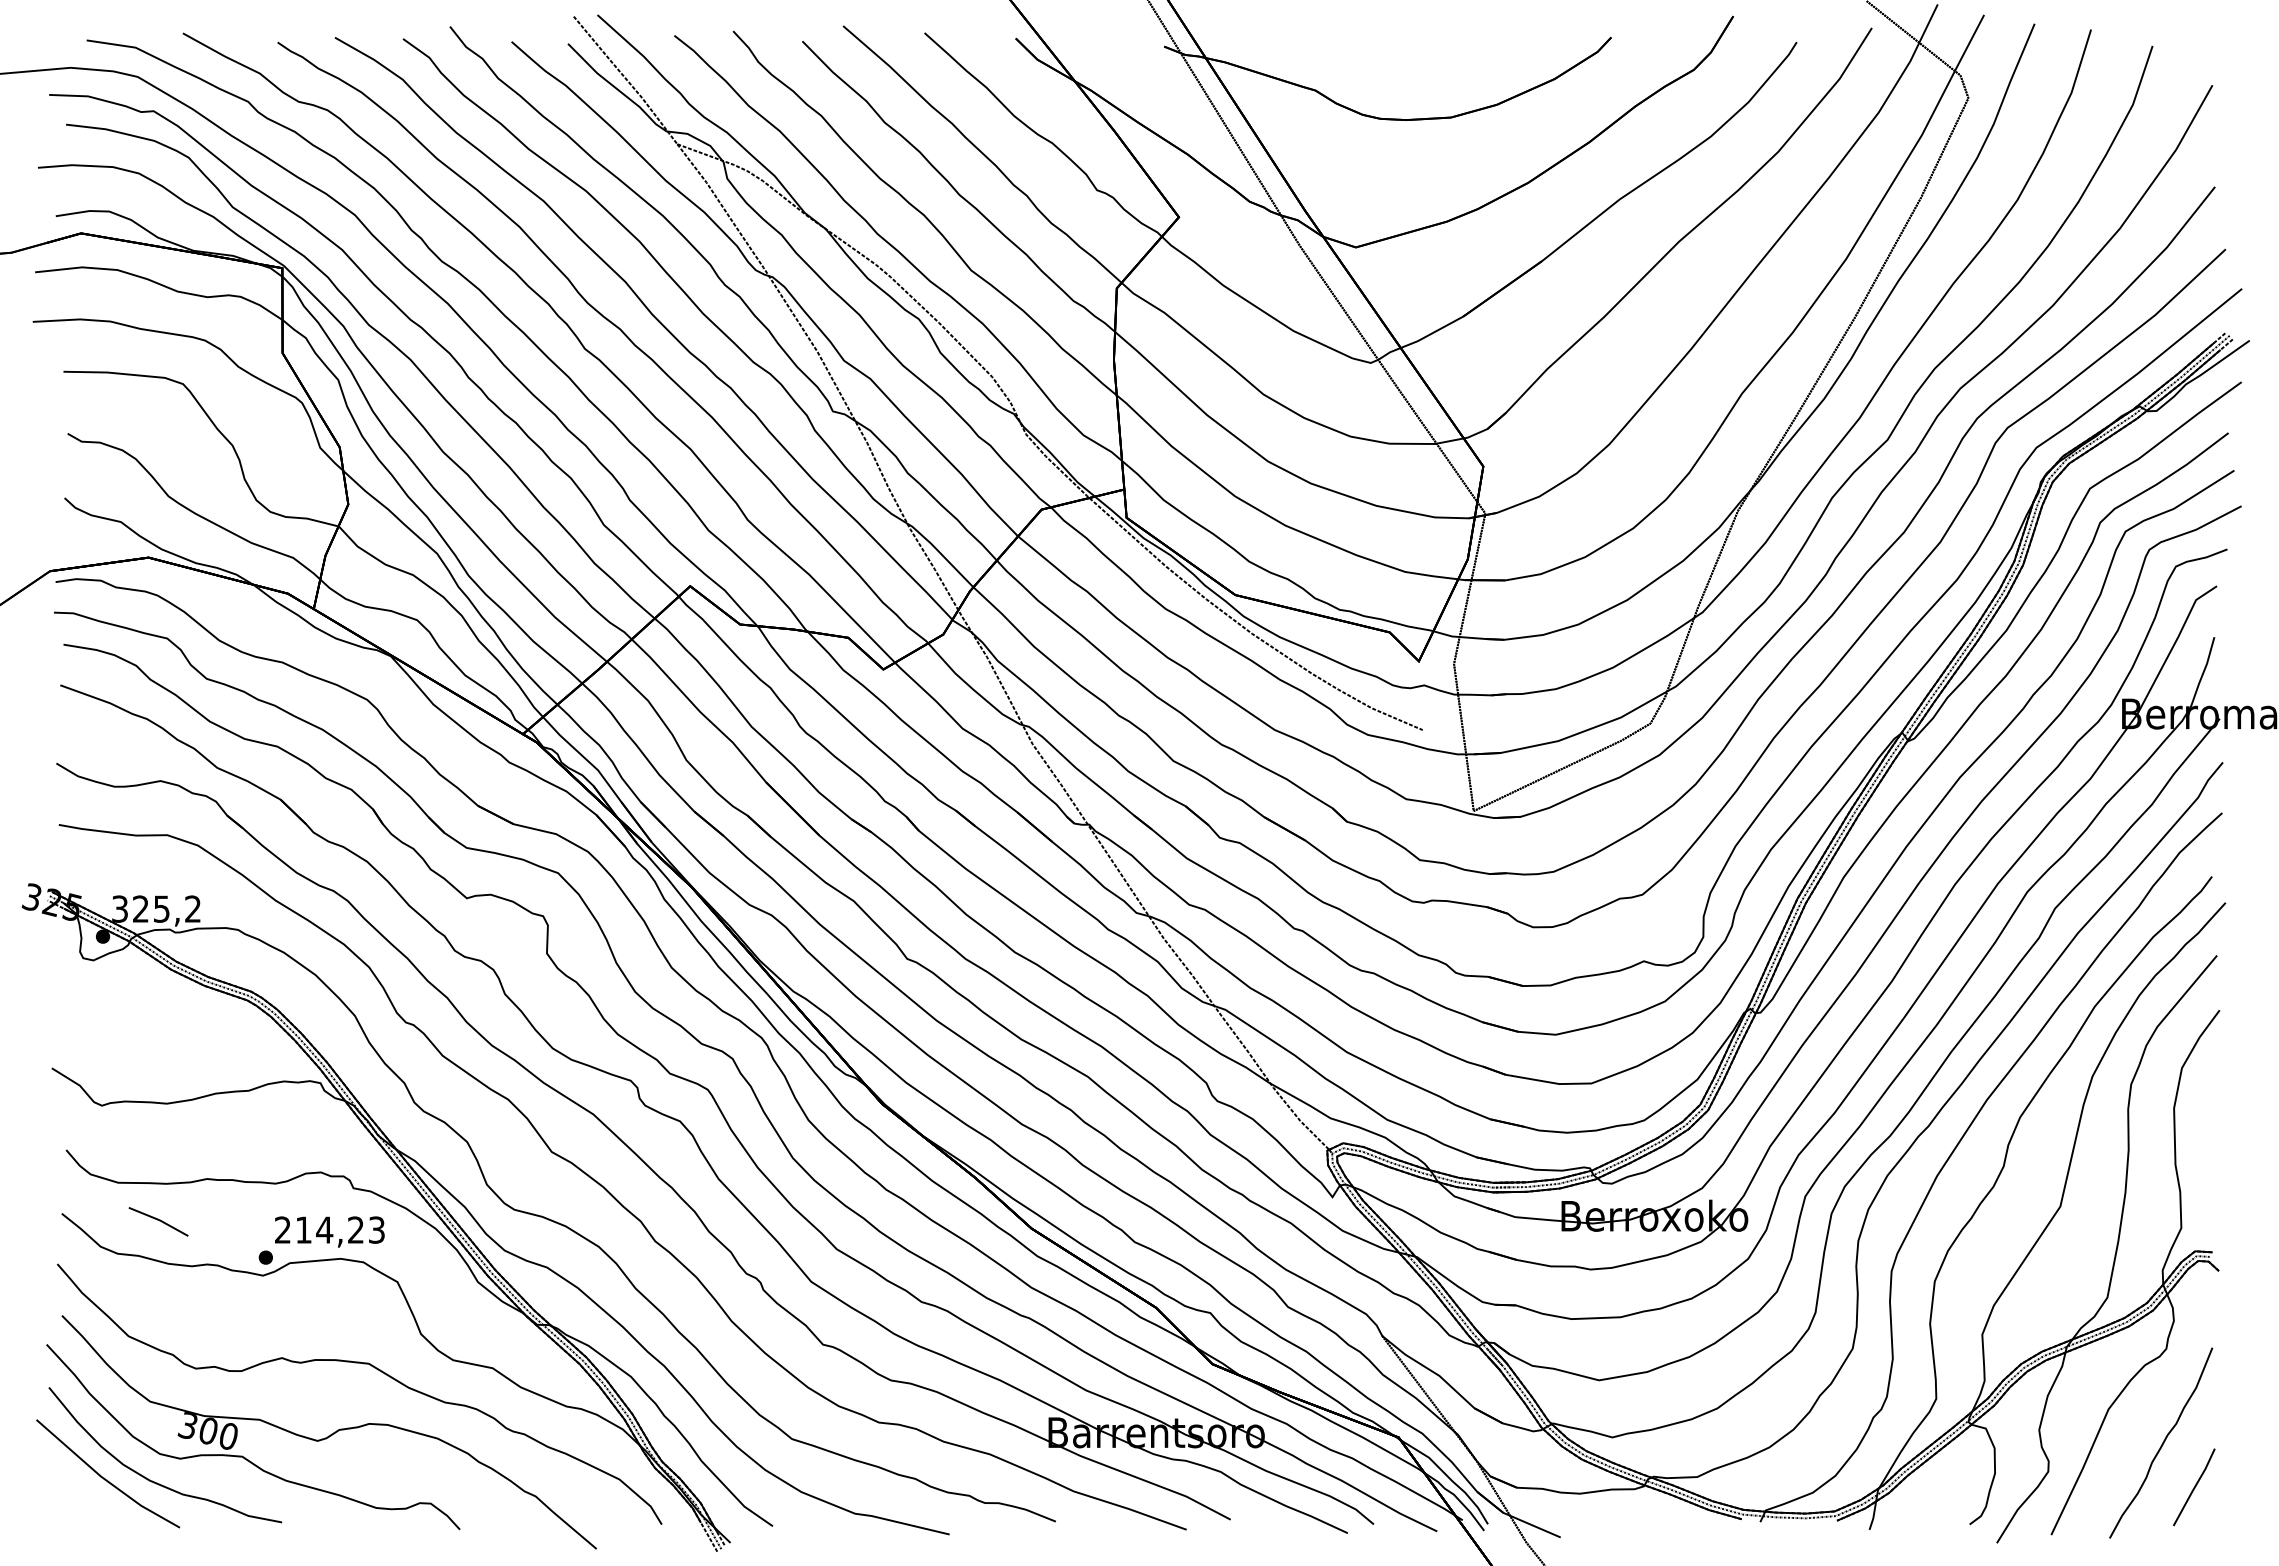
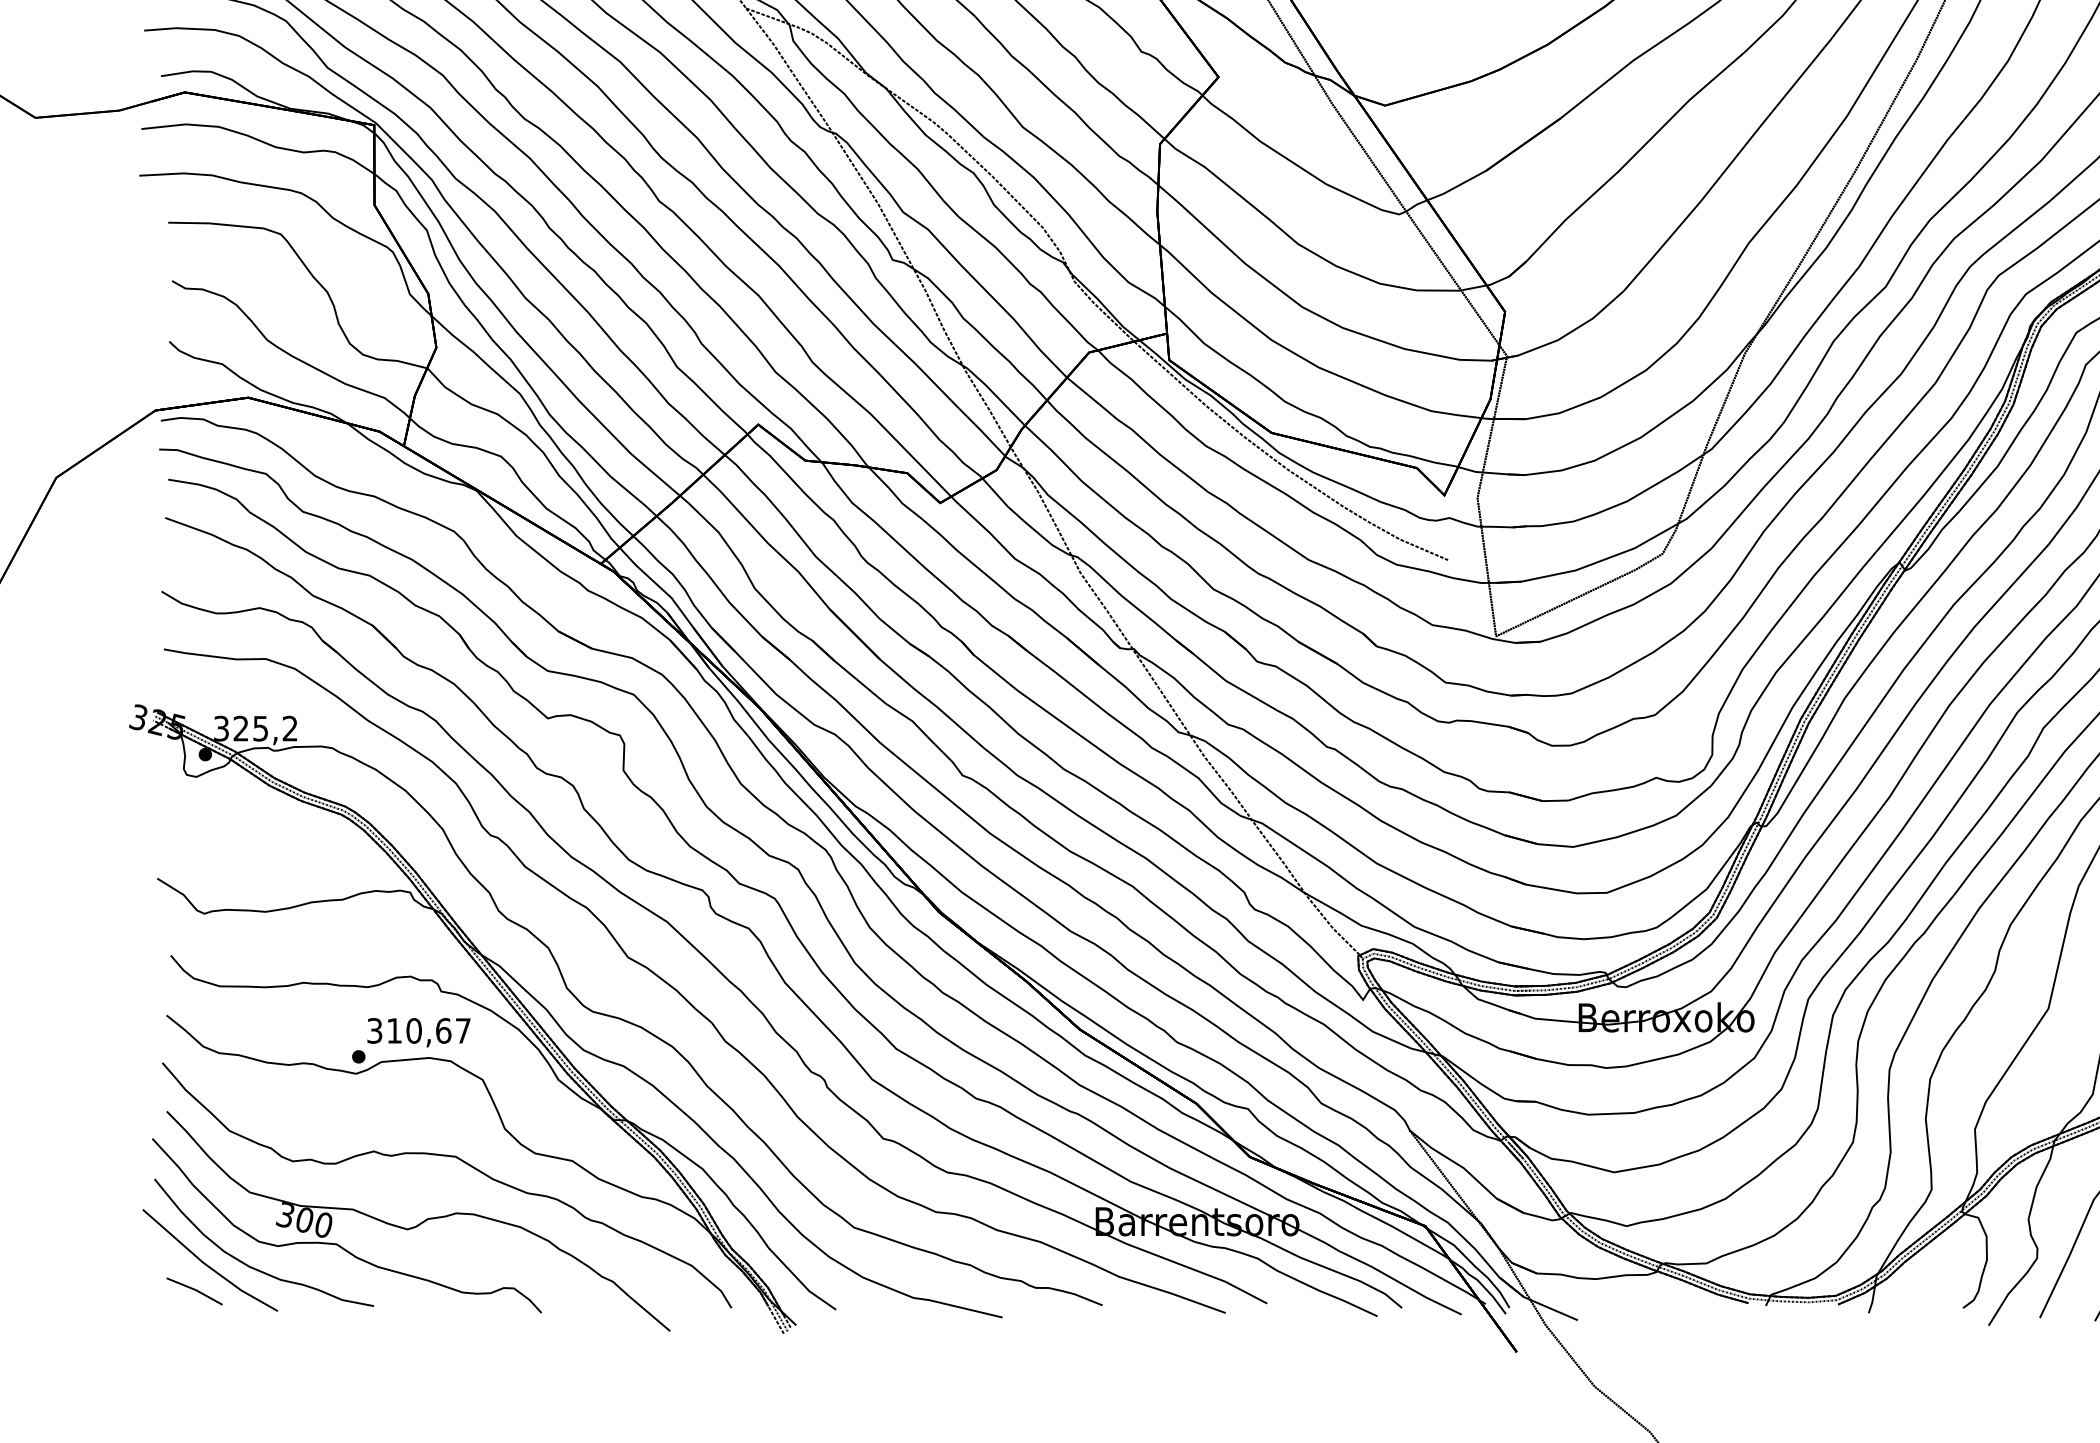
line: (158, 1220) -> (194, 1290), moved
text: (329, 1229) -> (418, 1030), 214,23 -> 310,67

